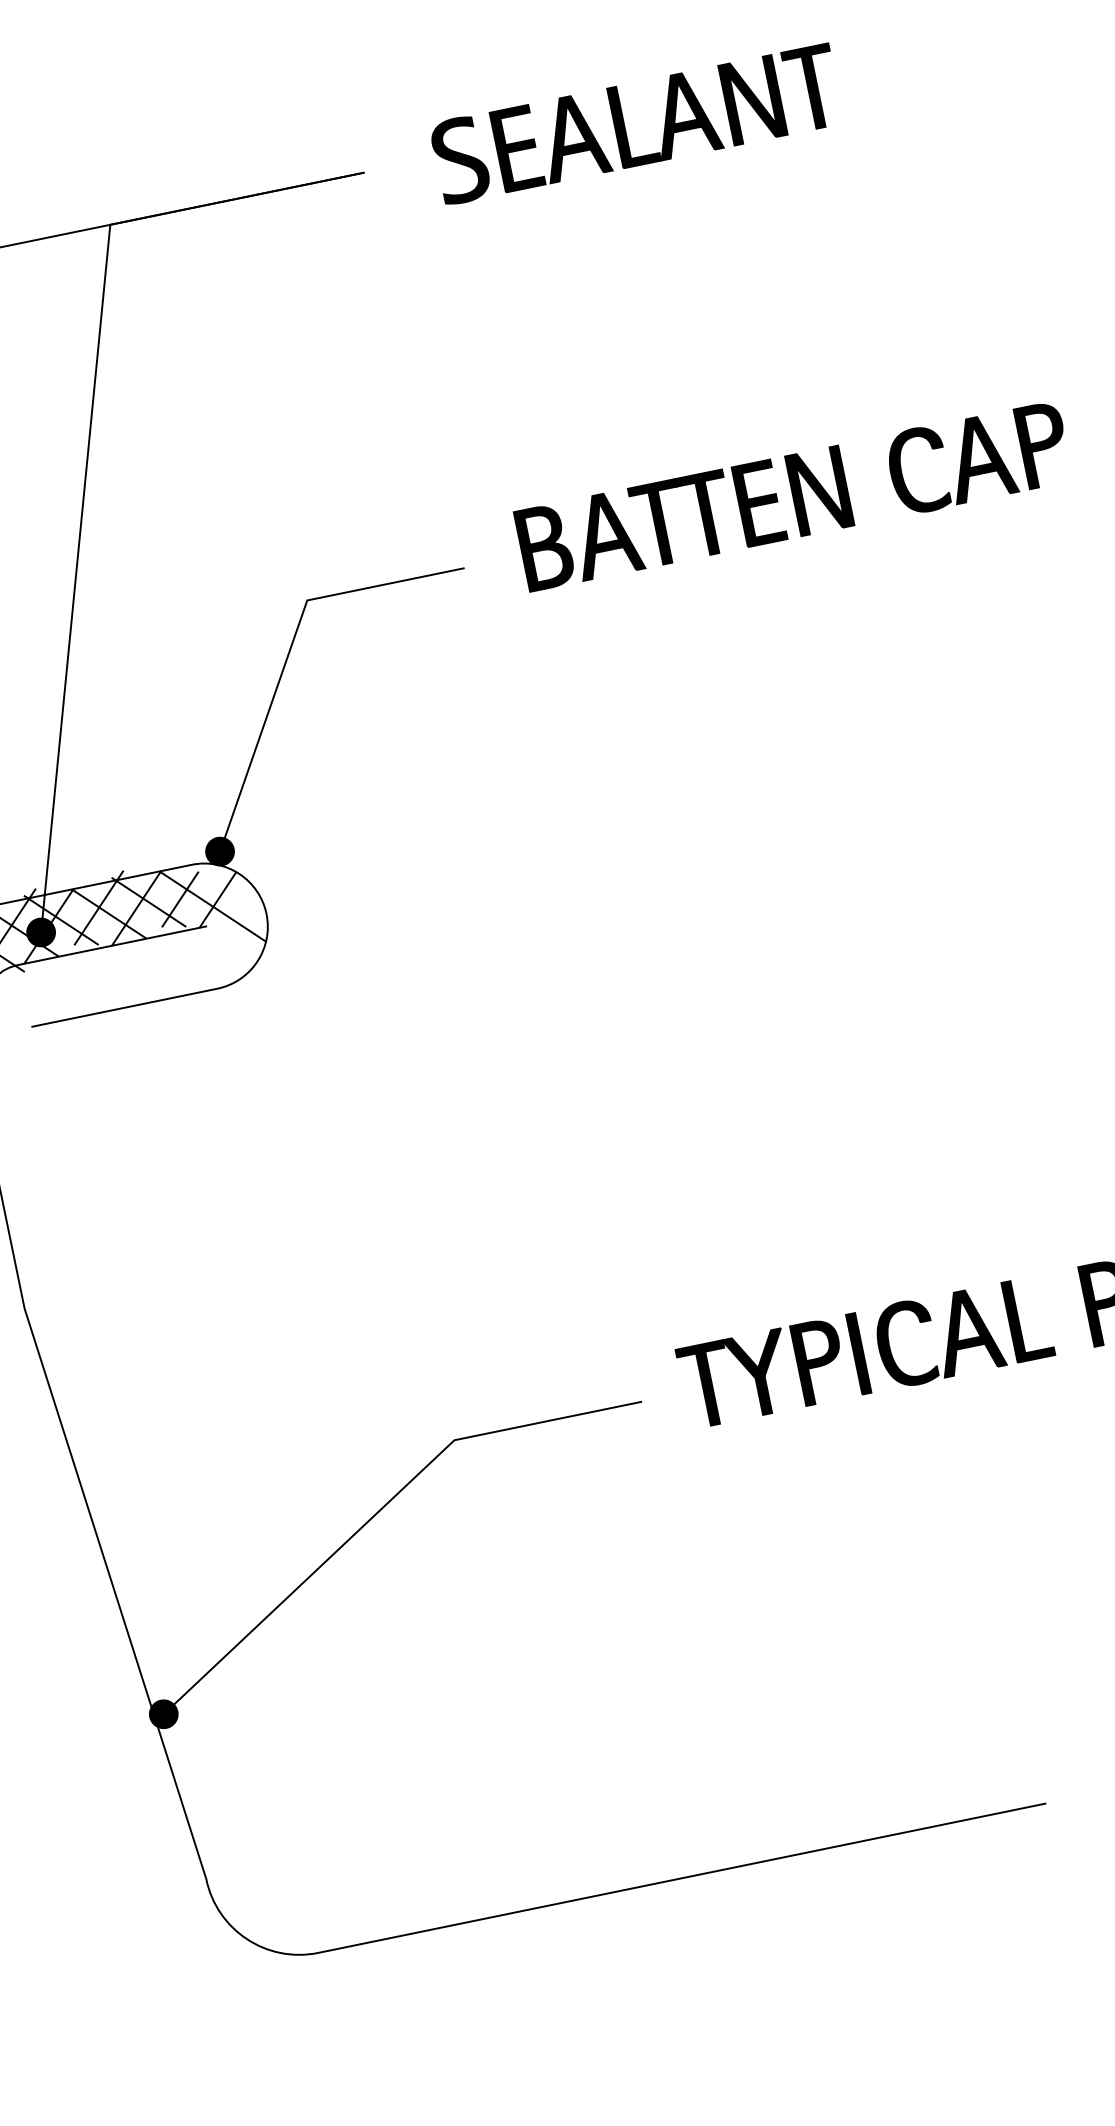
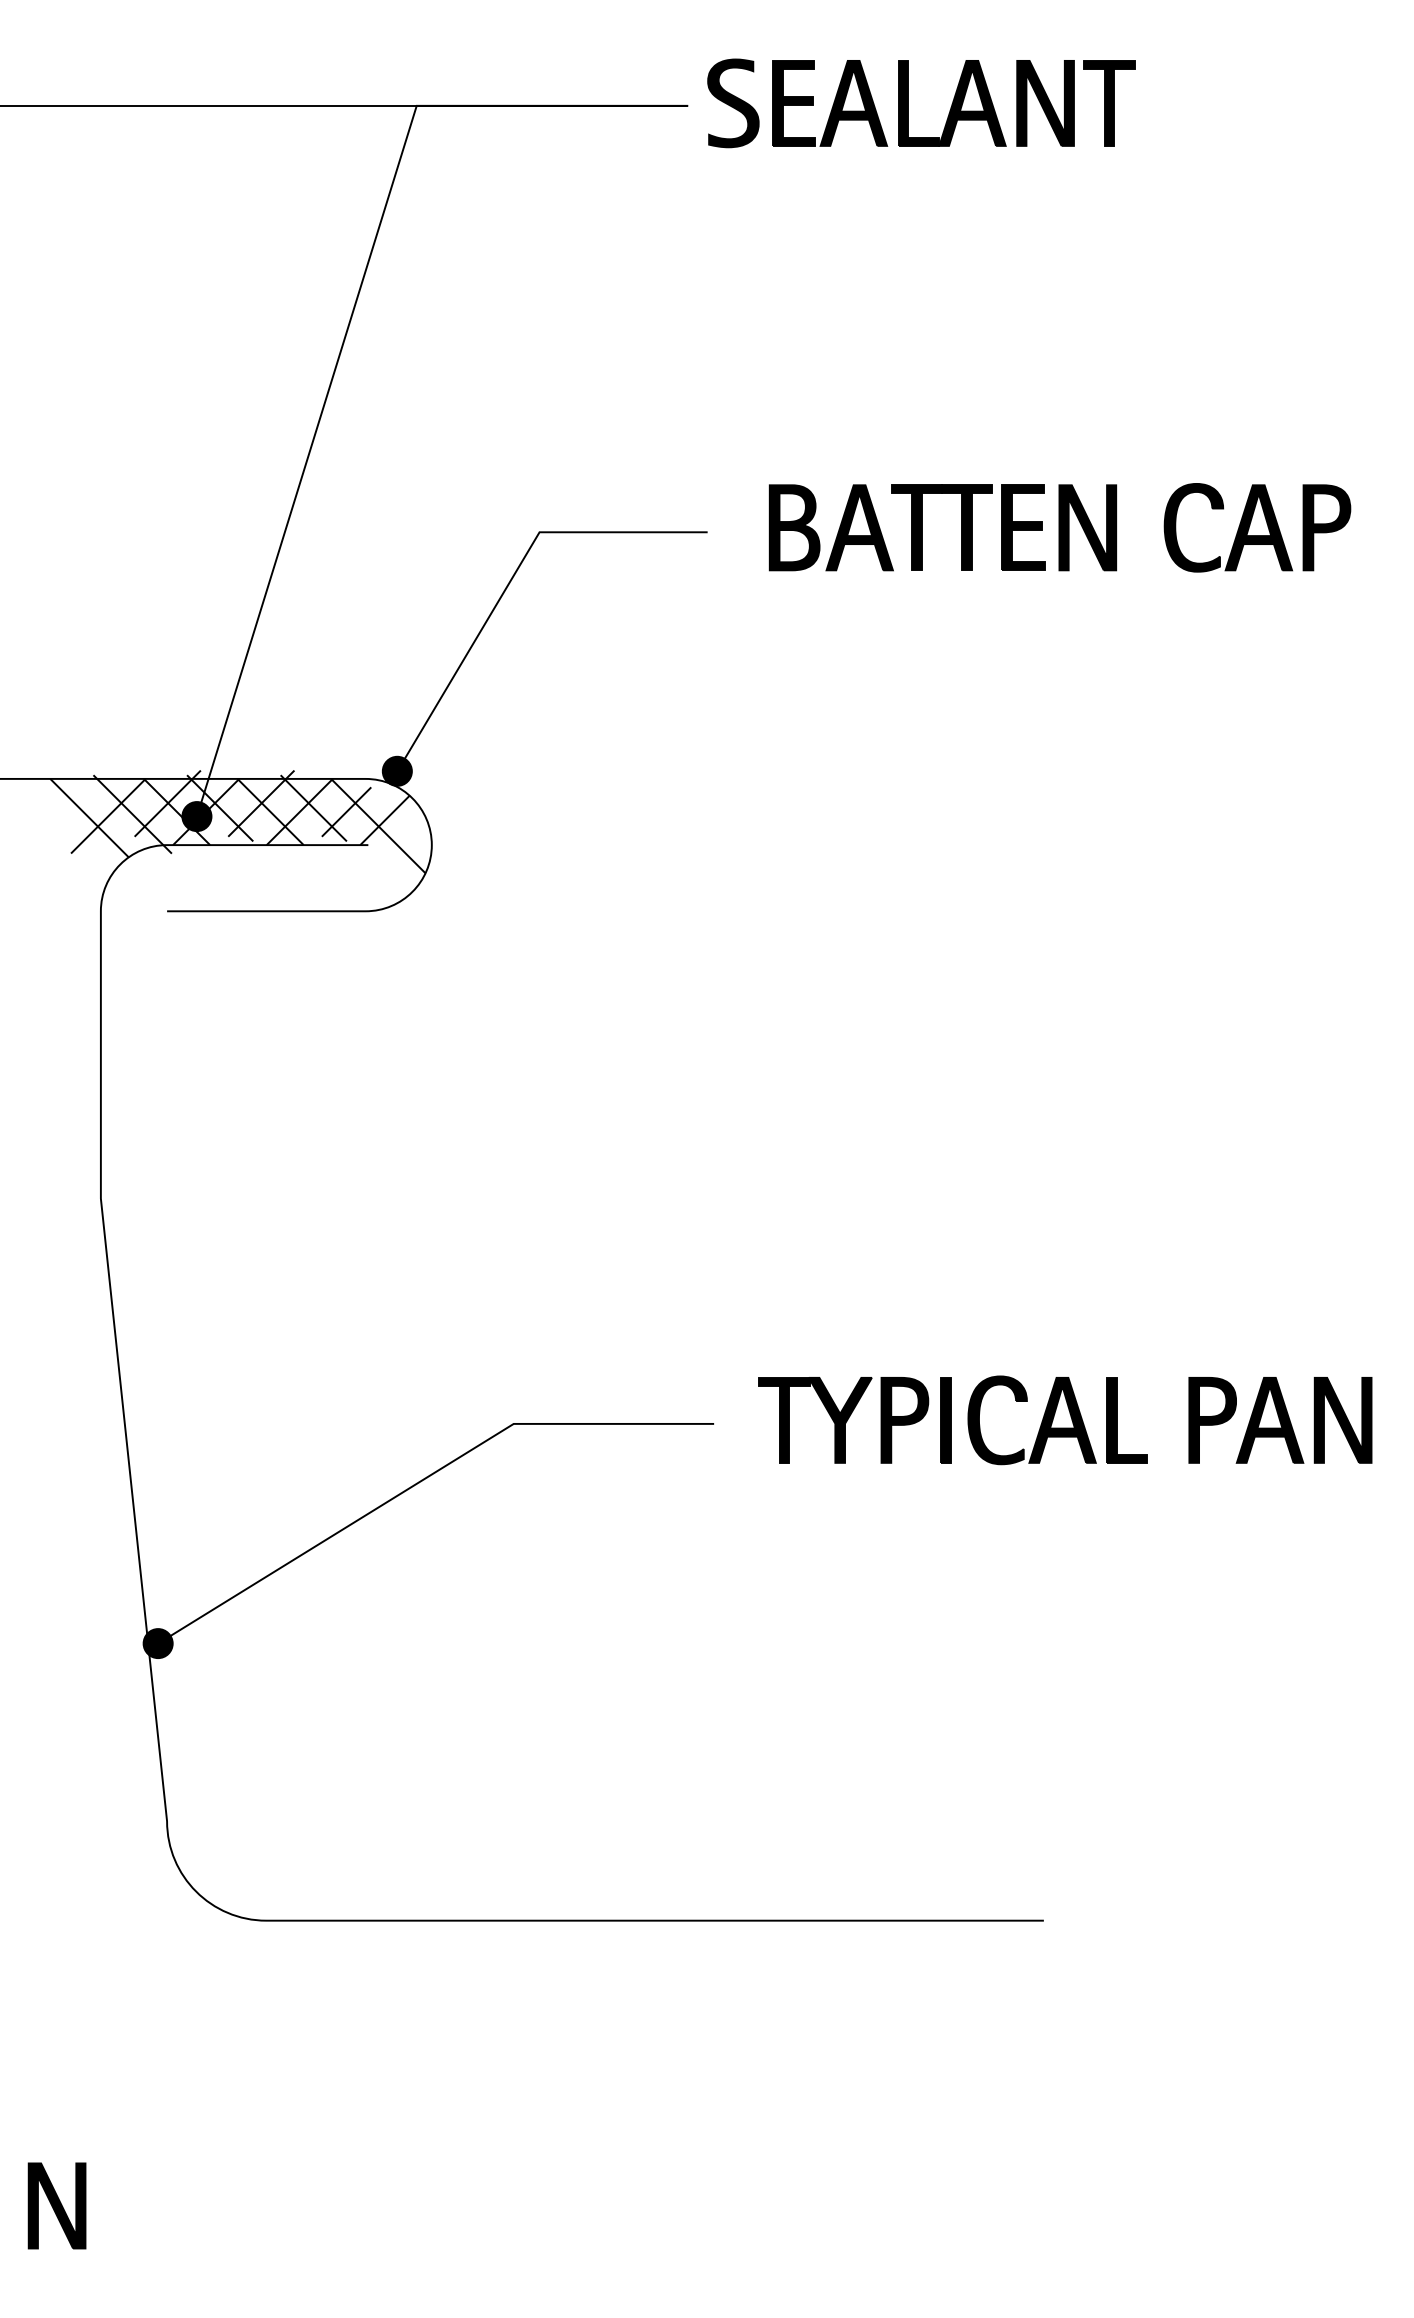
part: (624, 126) -> (908, 103), moved

